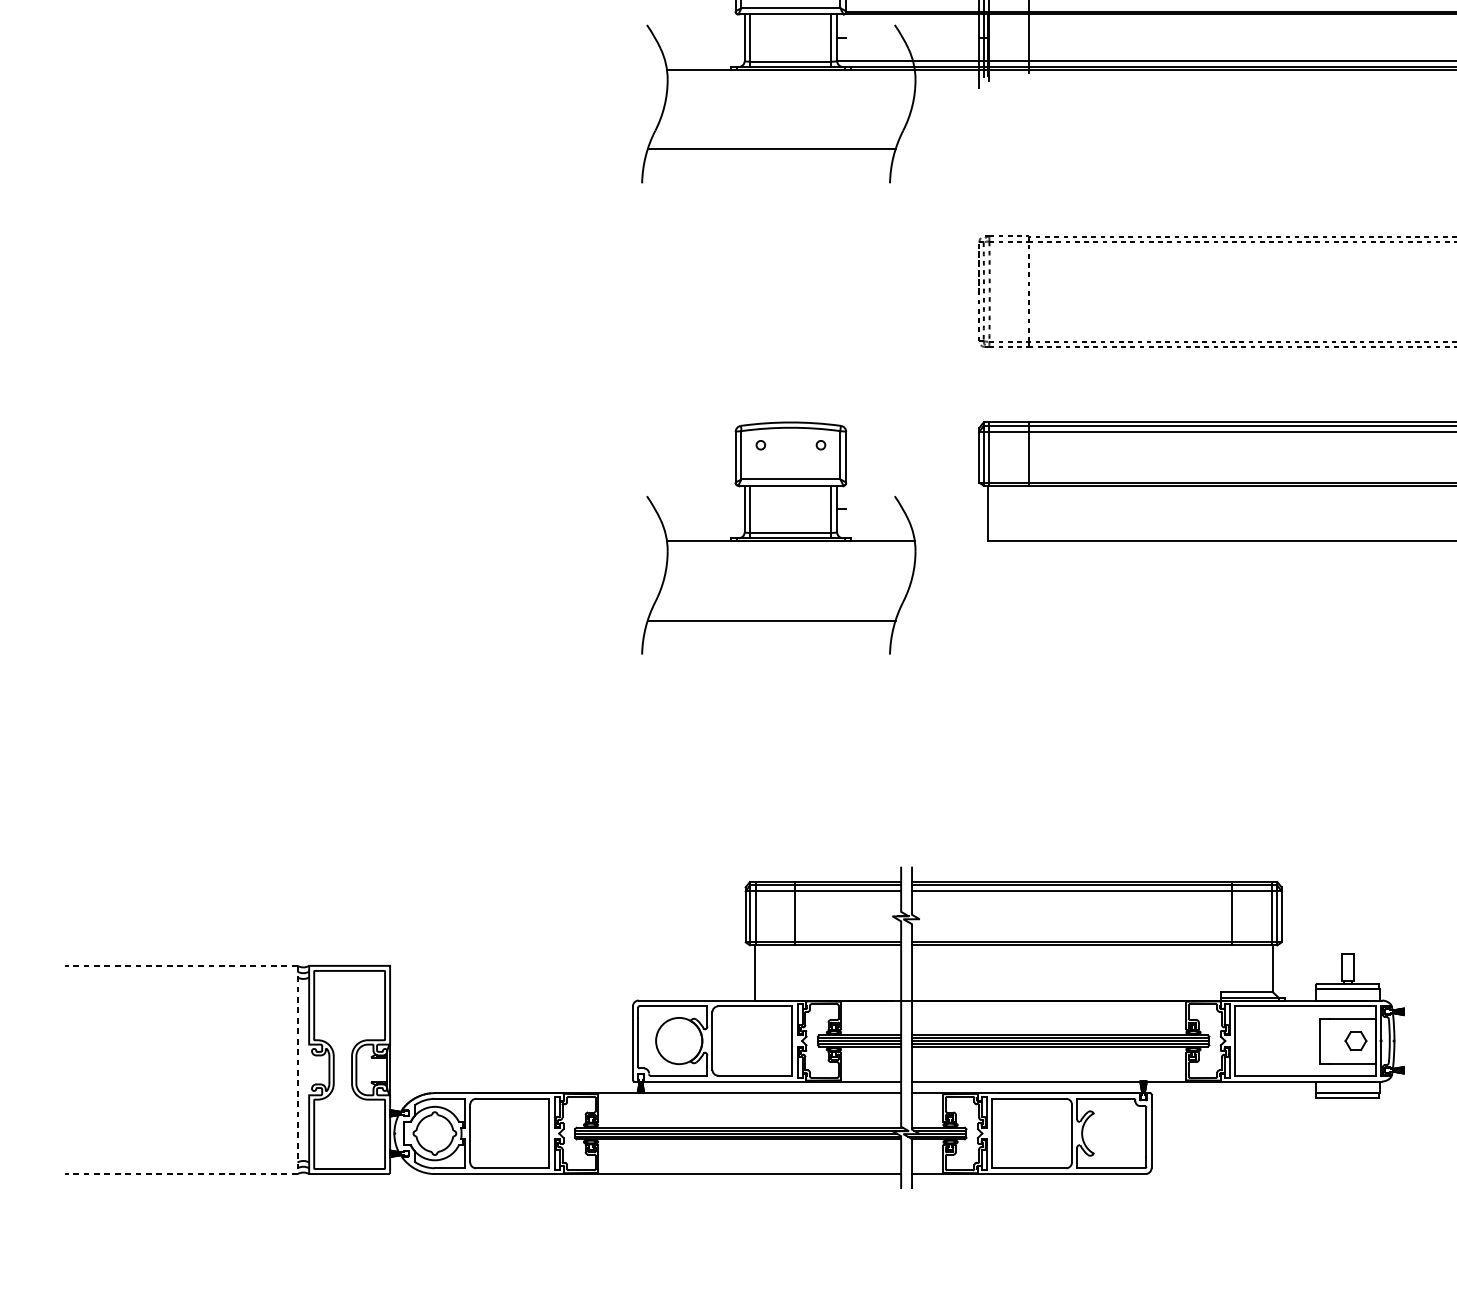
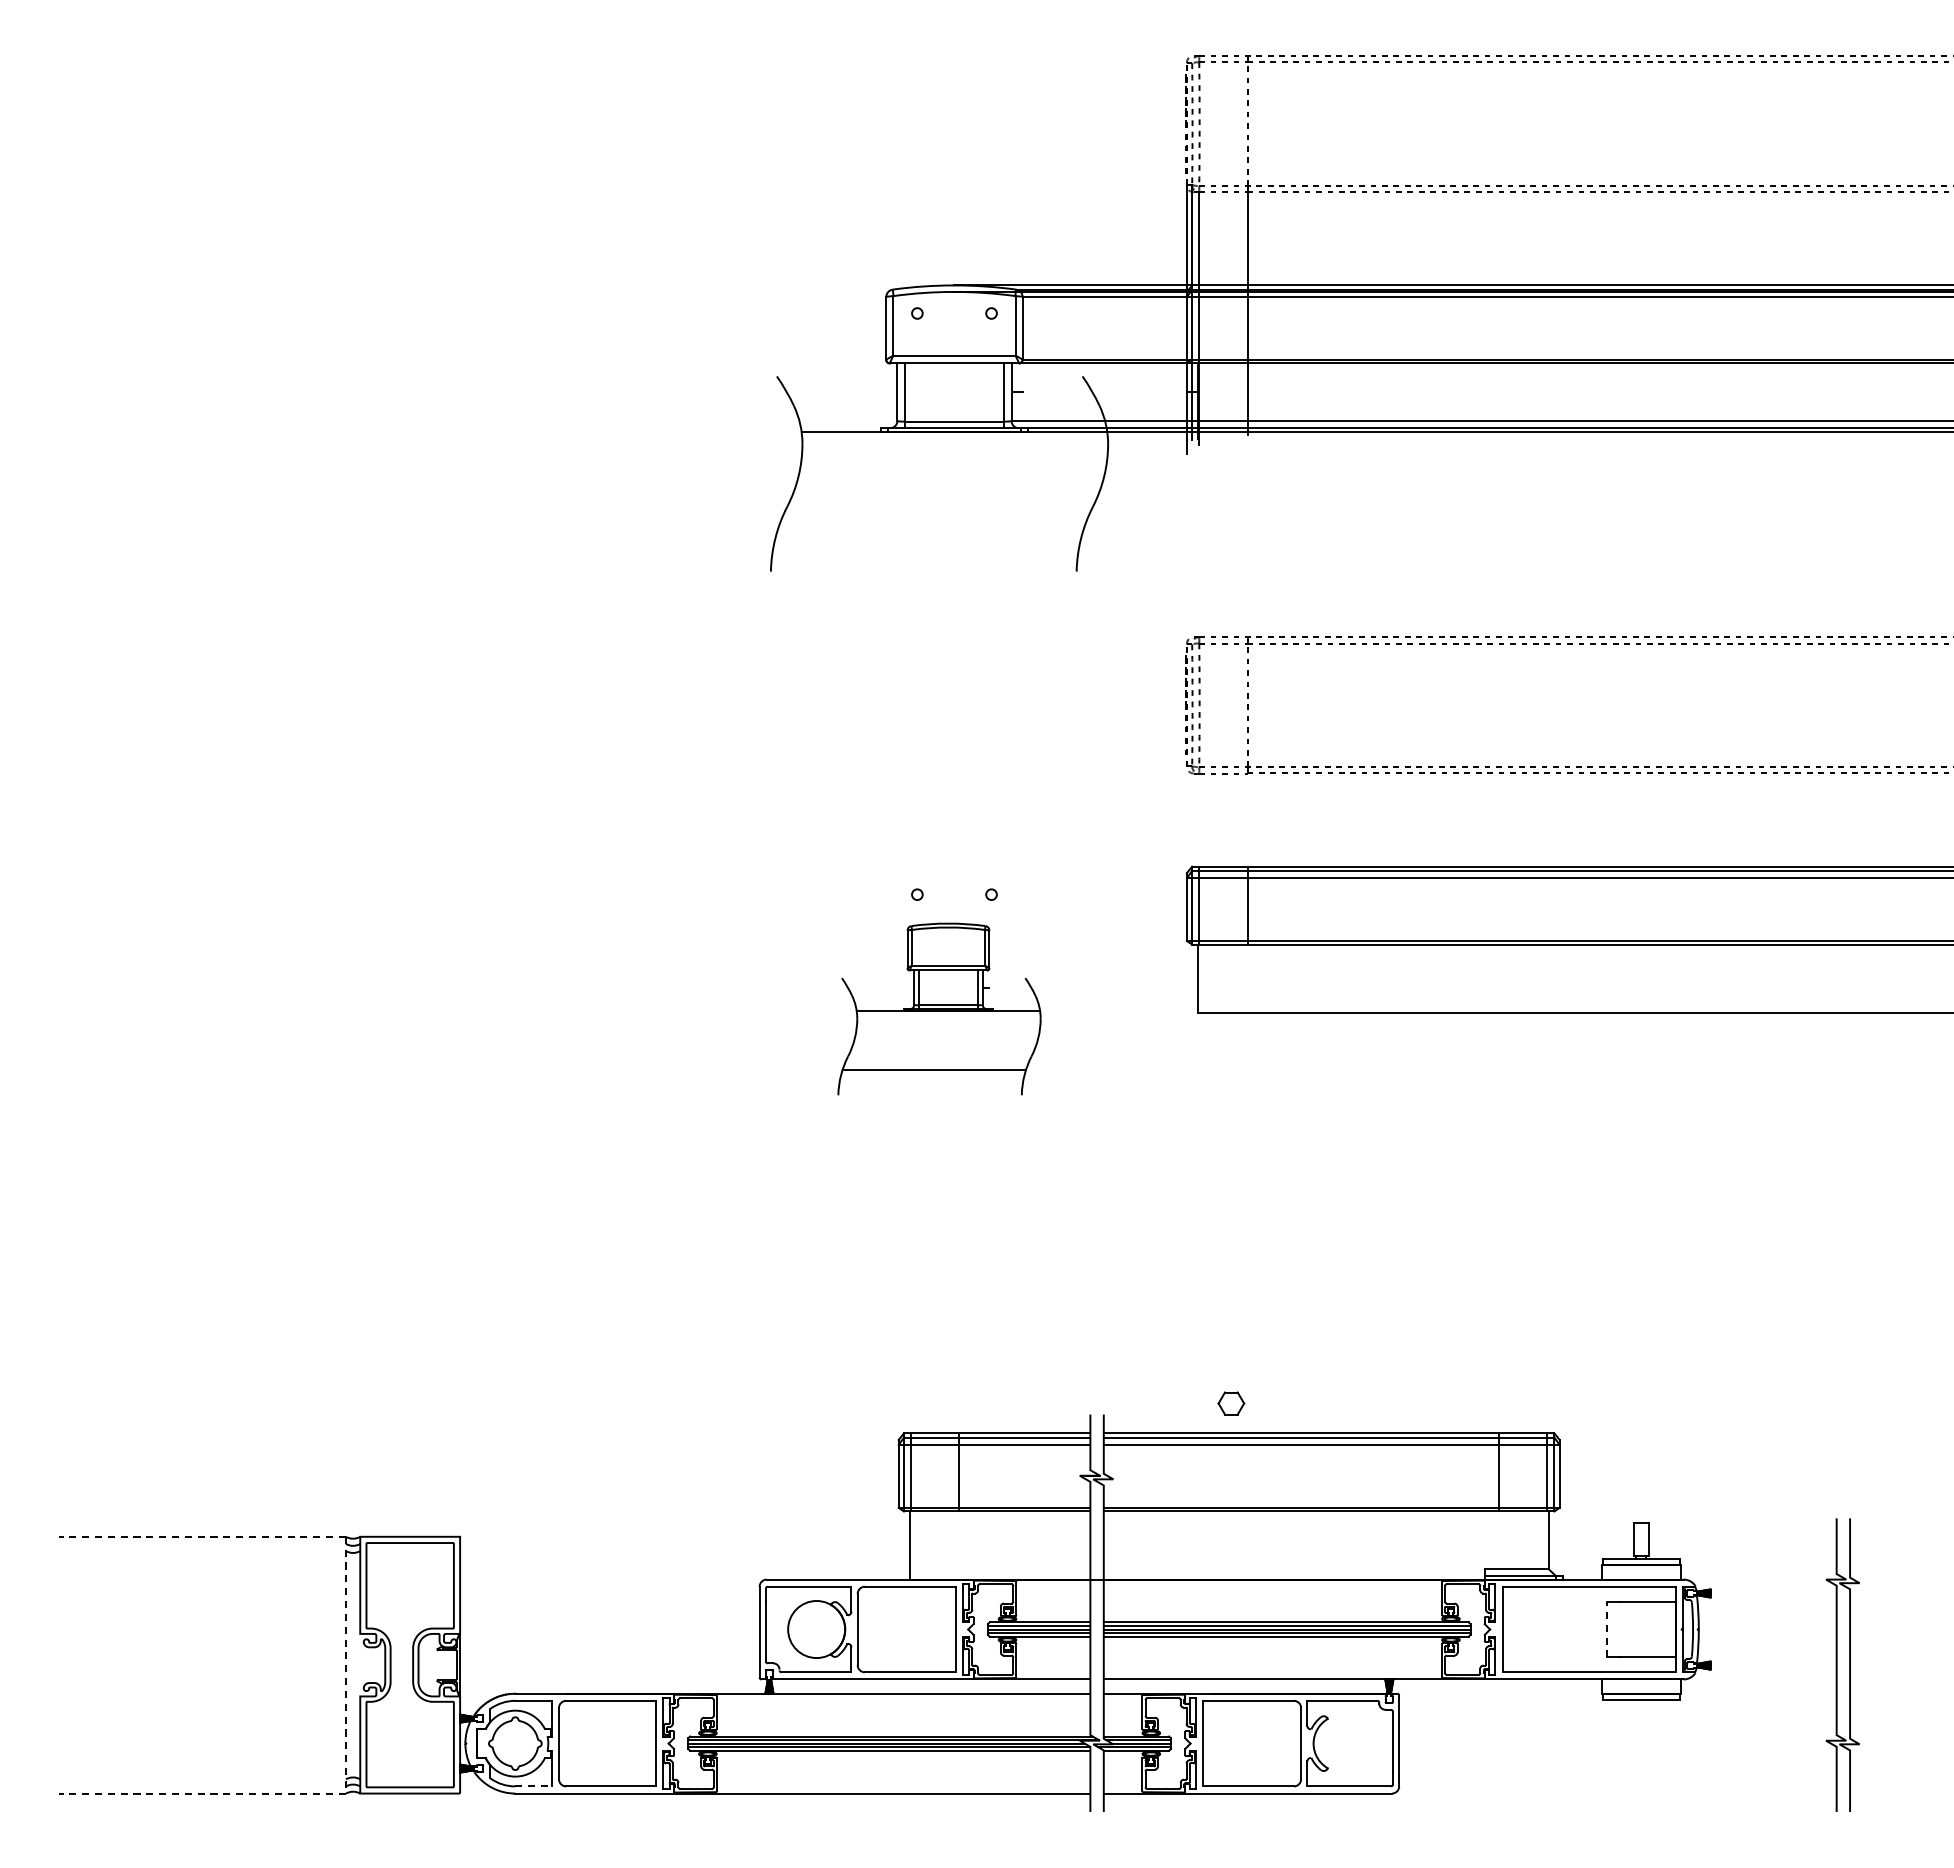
line: (771, 149) -> (930, 529), removed
part: (778, 537) -> (939, 1008), size x0.6
line: (1320, 1041) -> (1607, 1629), solid -> dashed
part: (1356, 1041) -> (1231, 1403), moved
line: (450, 1168) -> (534, 1786), solid -> dashed

